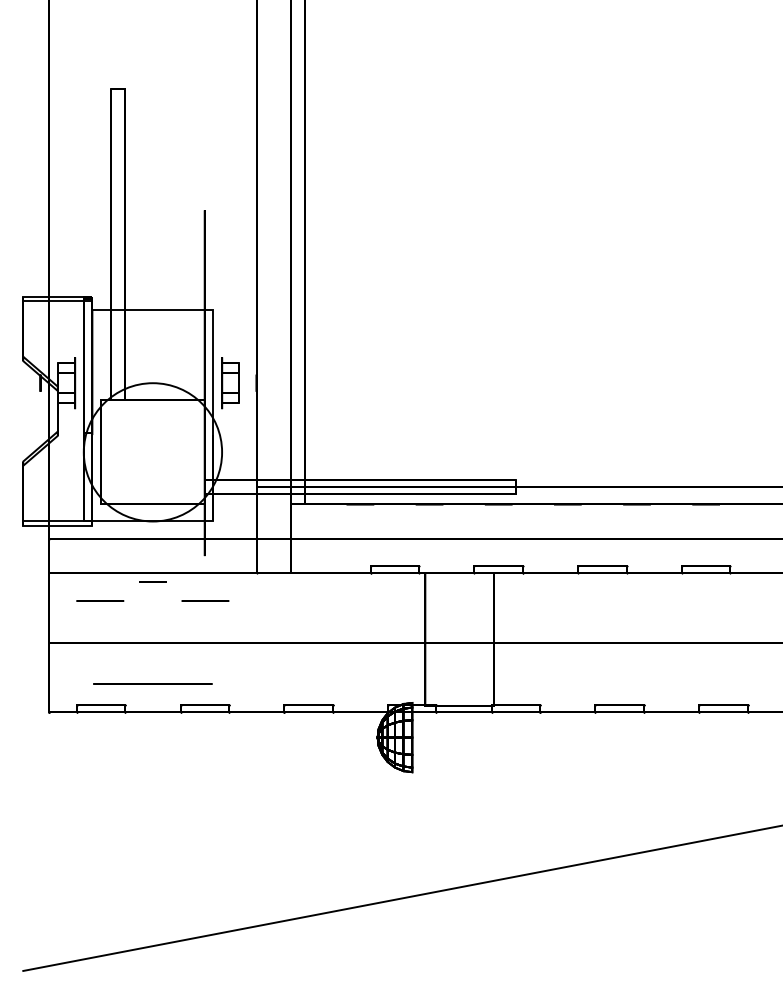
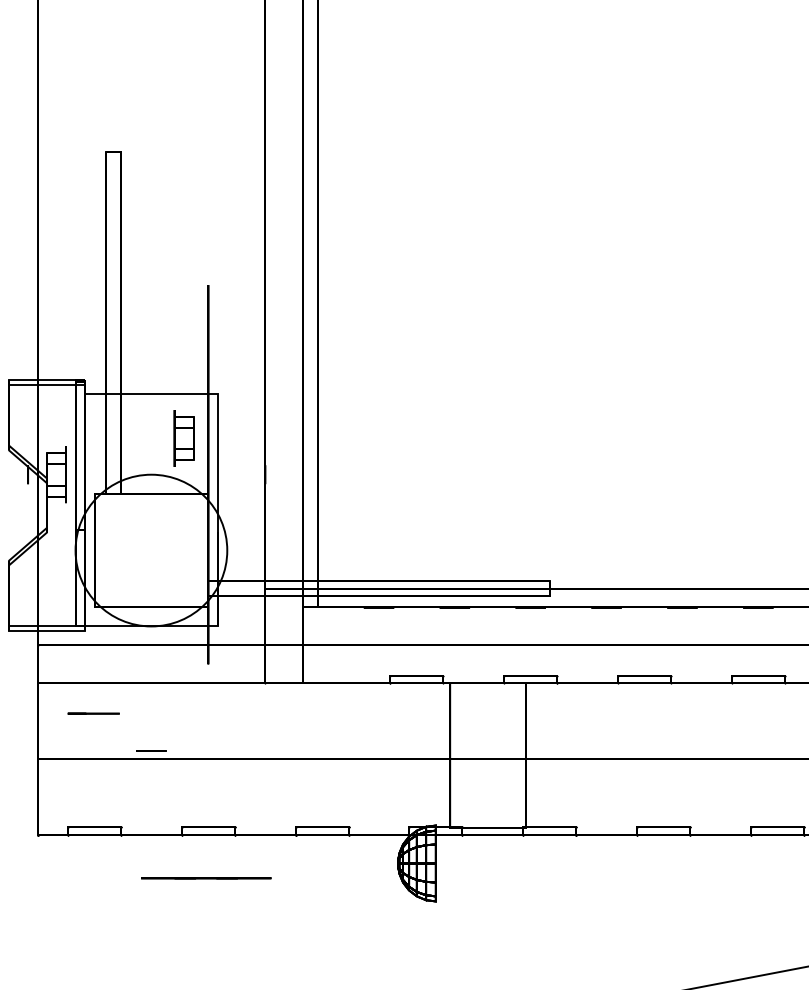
part: (230, 383) -> (183, 438), moved
line: (152, 581) -> (150, 750), moved
line: (205, 600) -> (209, 713), removed
line: (152, 683) -> (205, 877), moved

